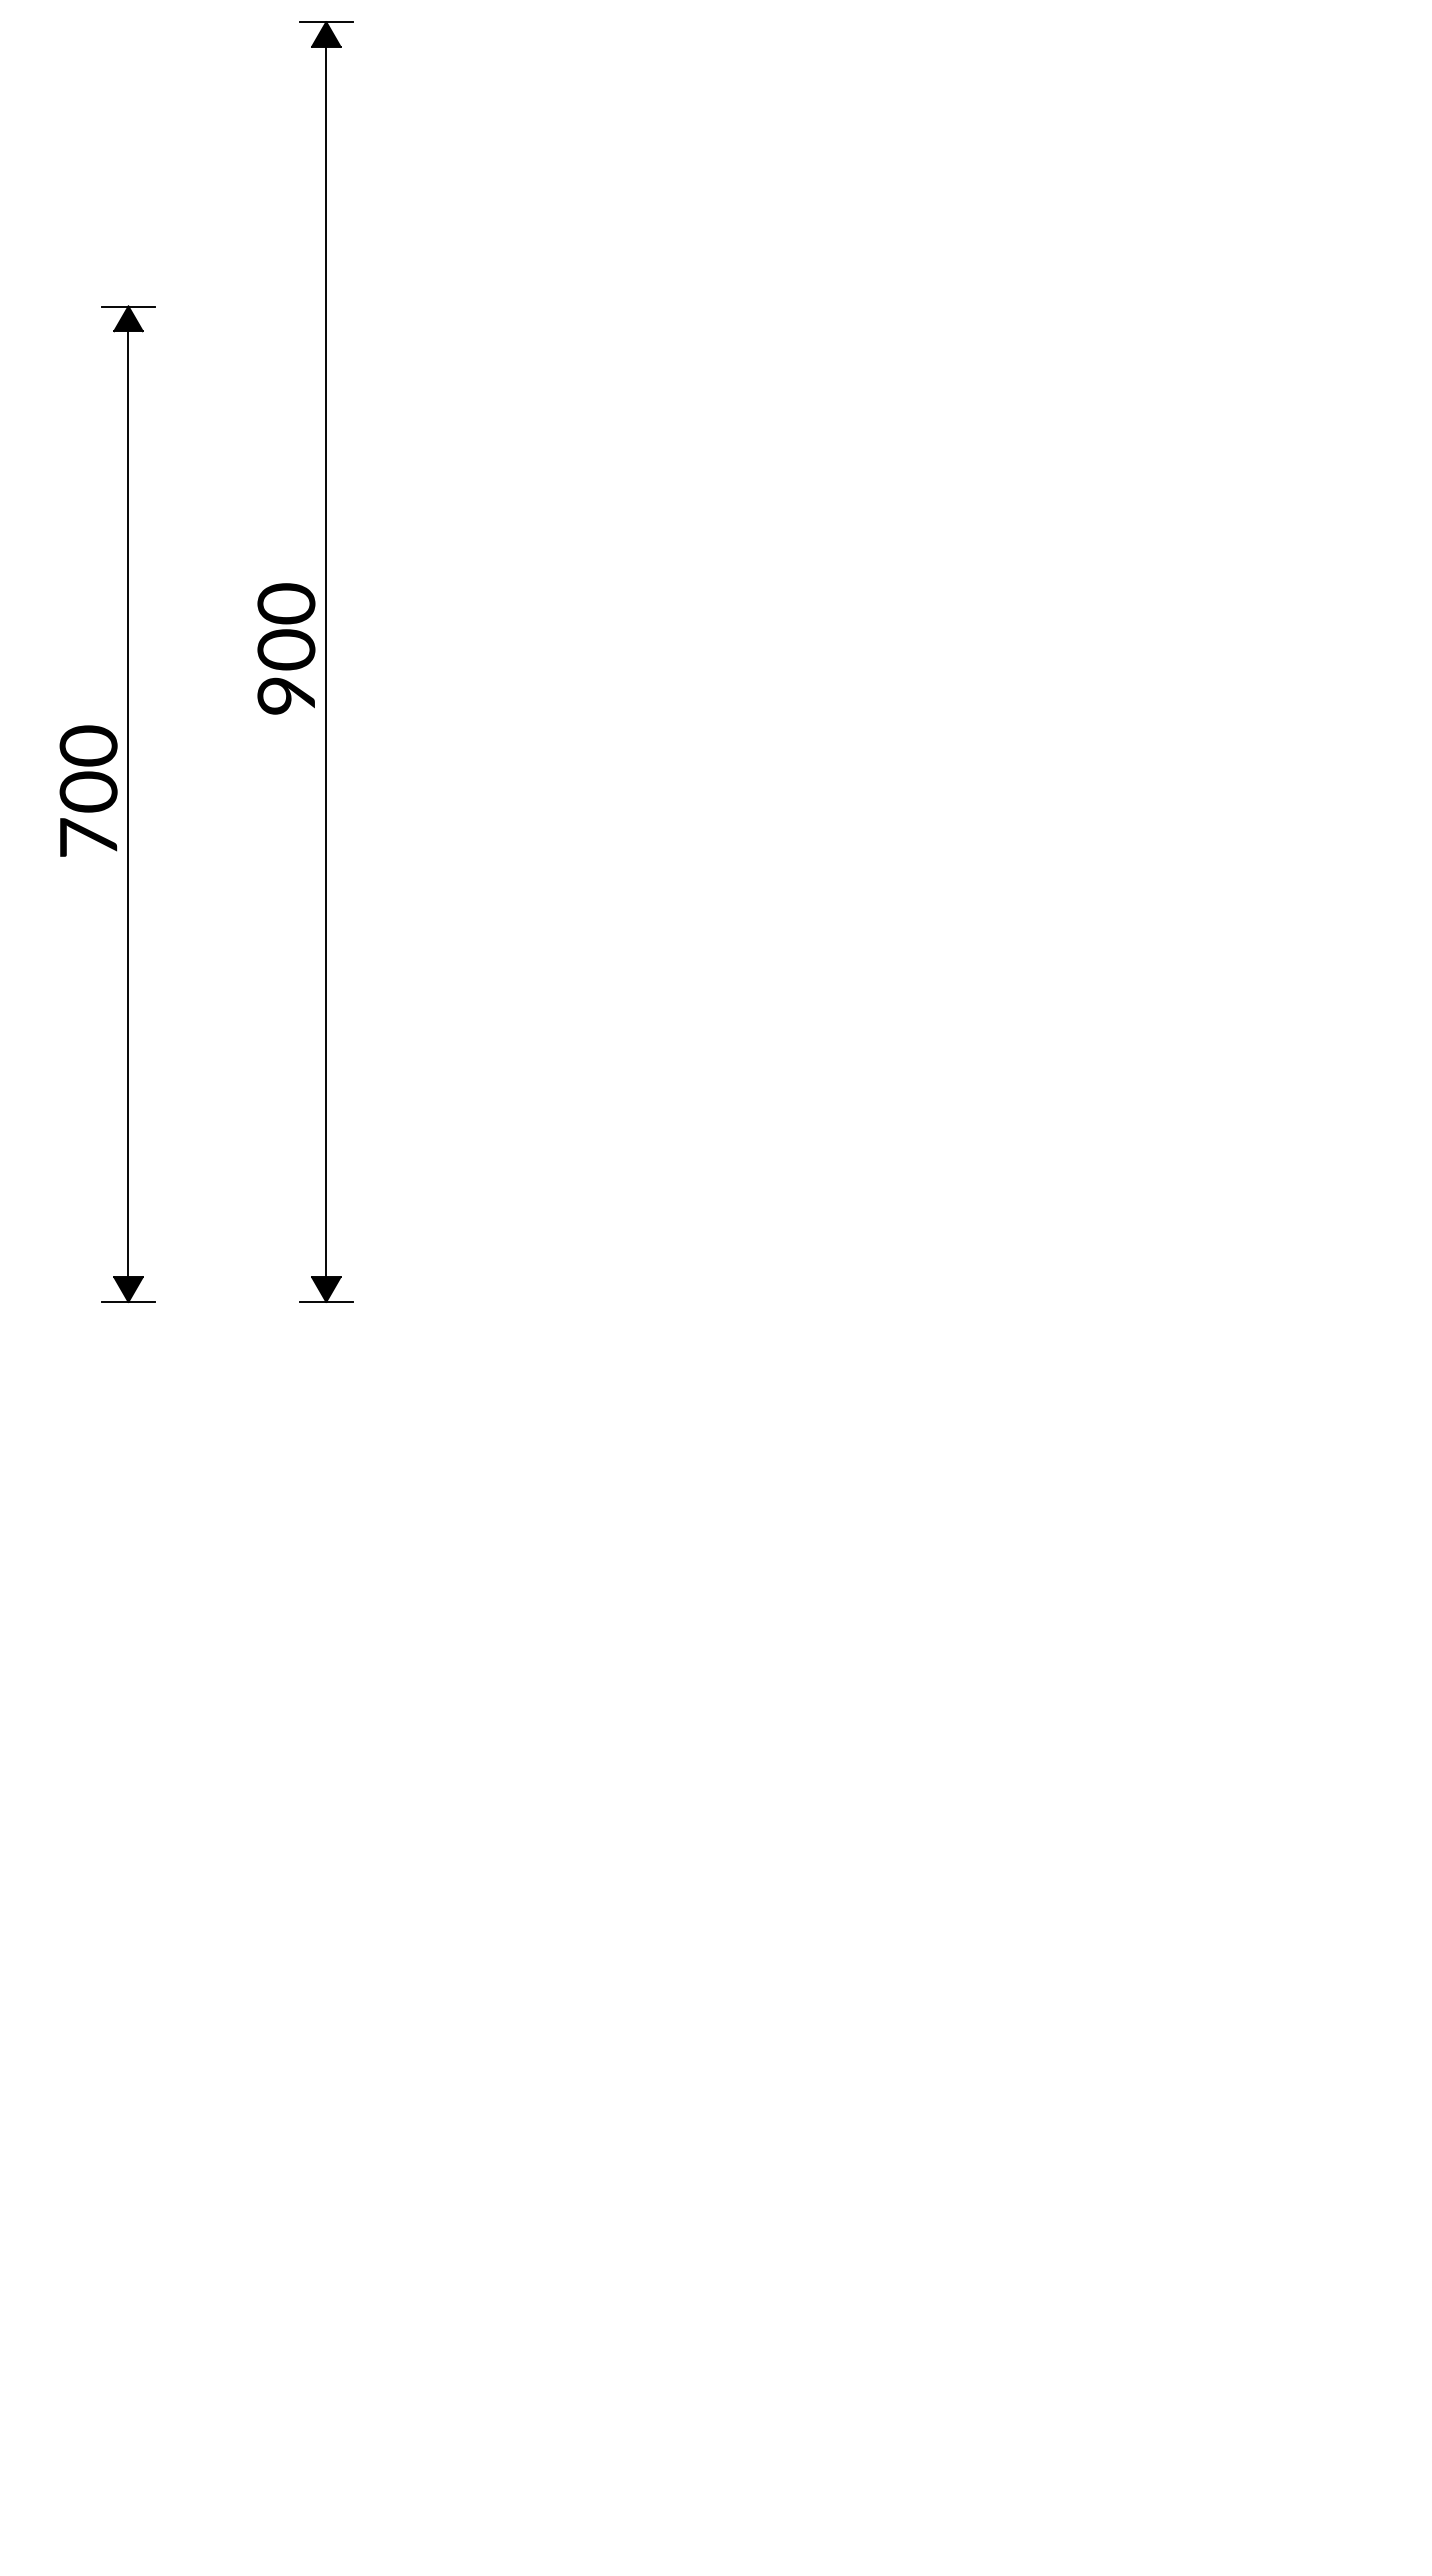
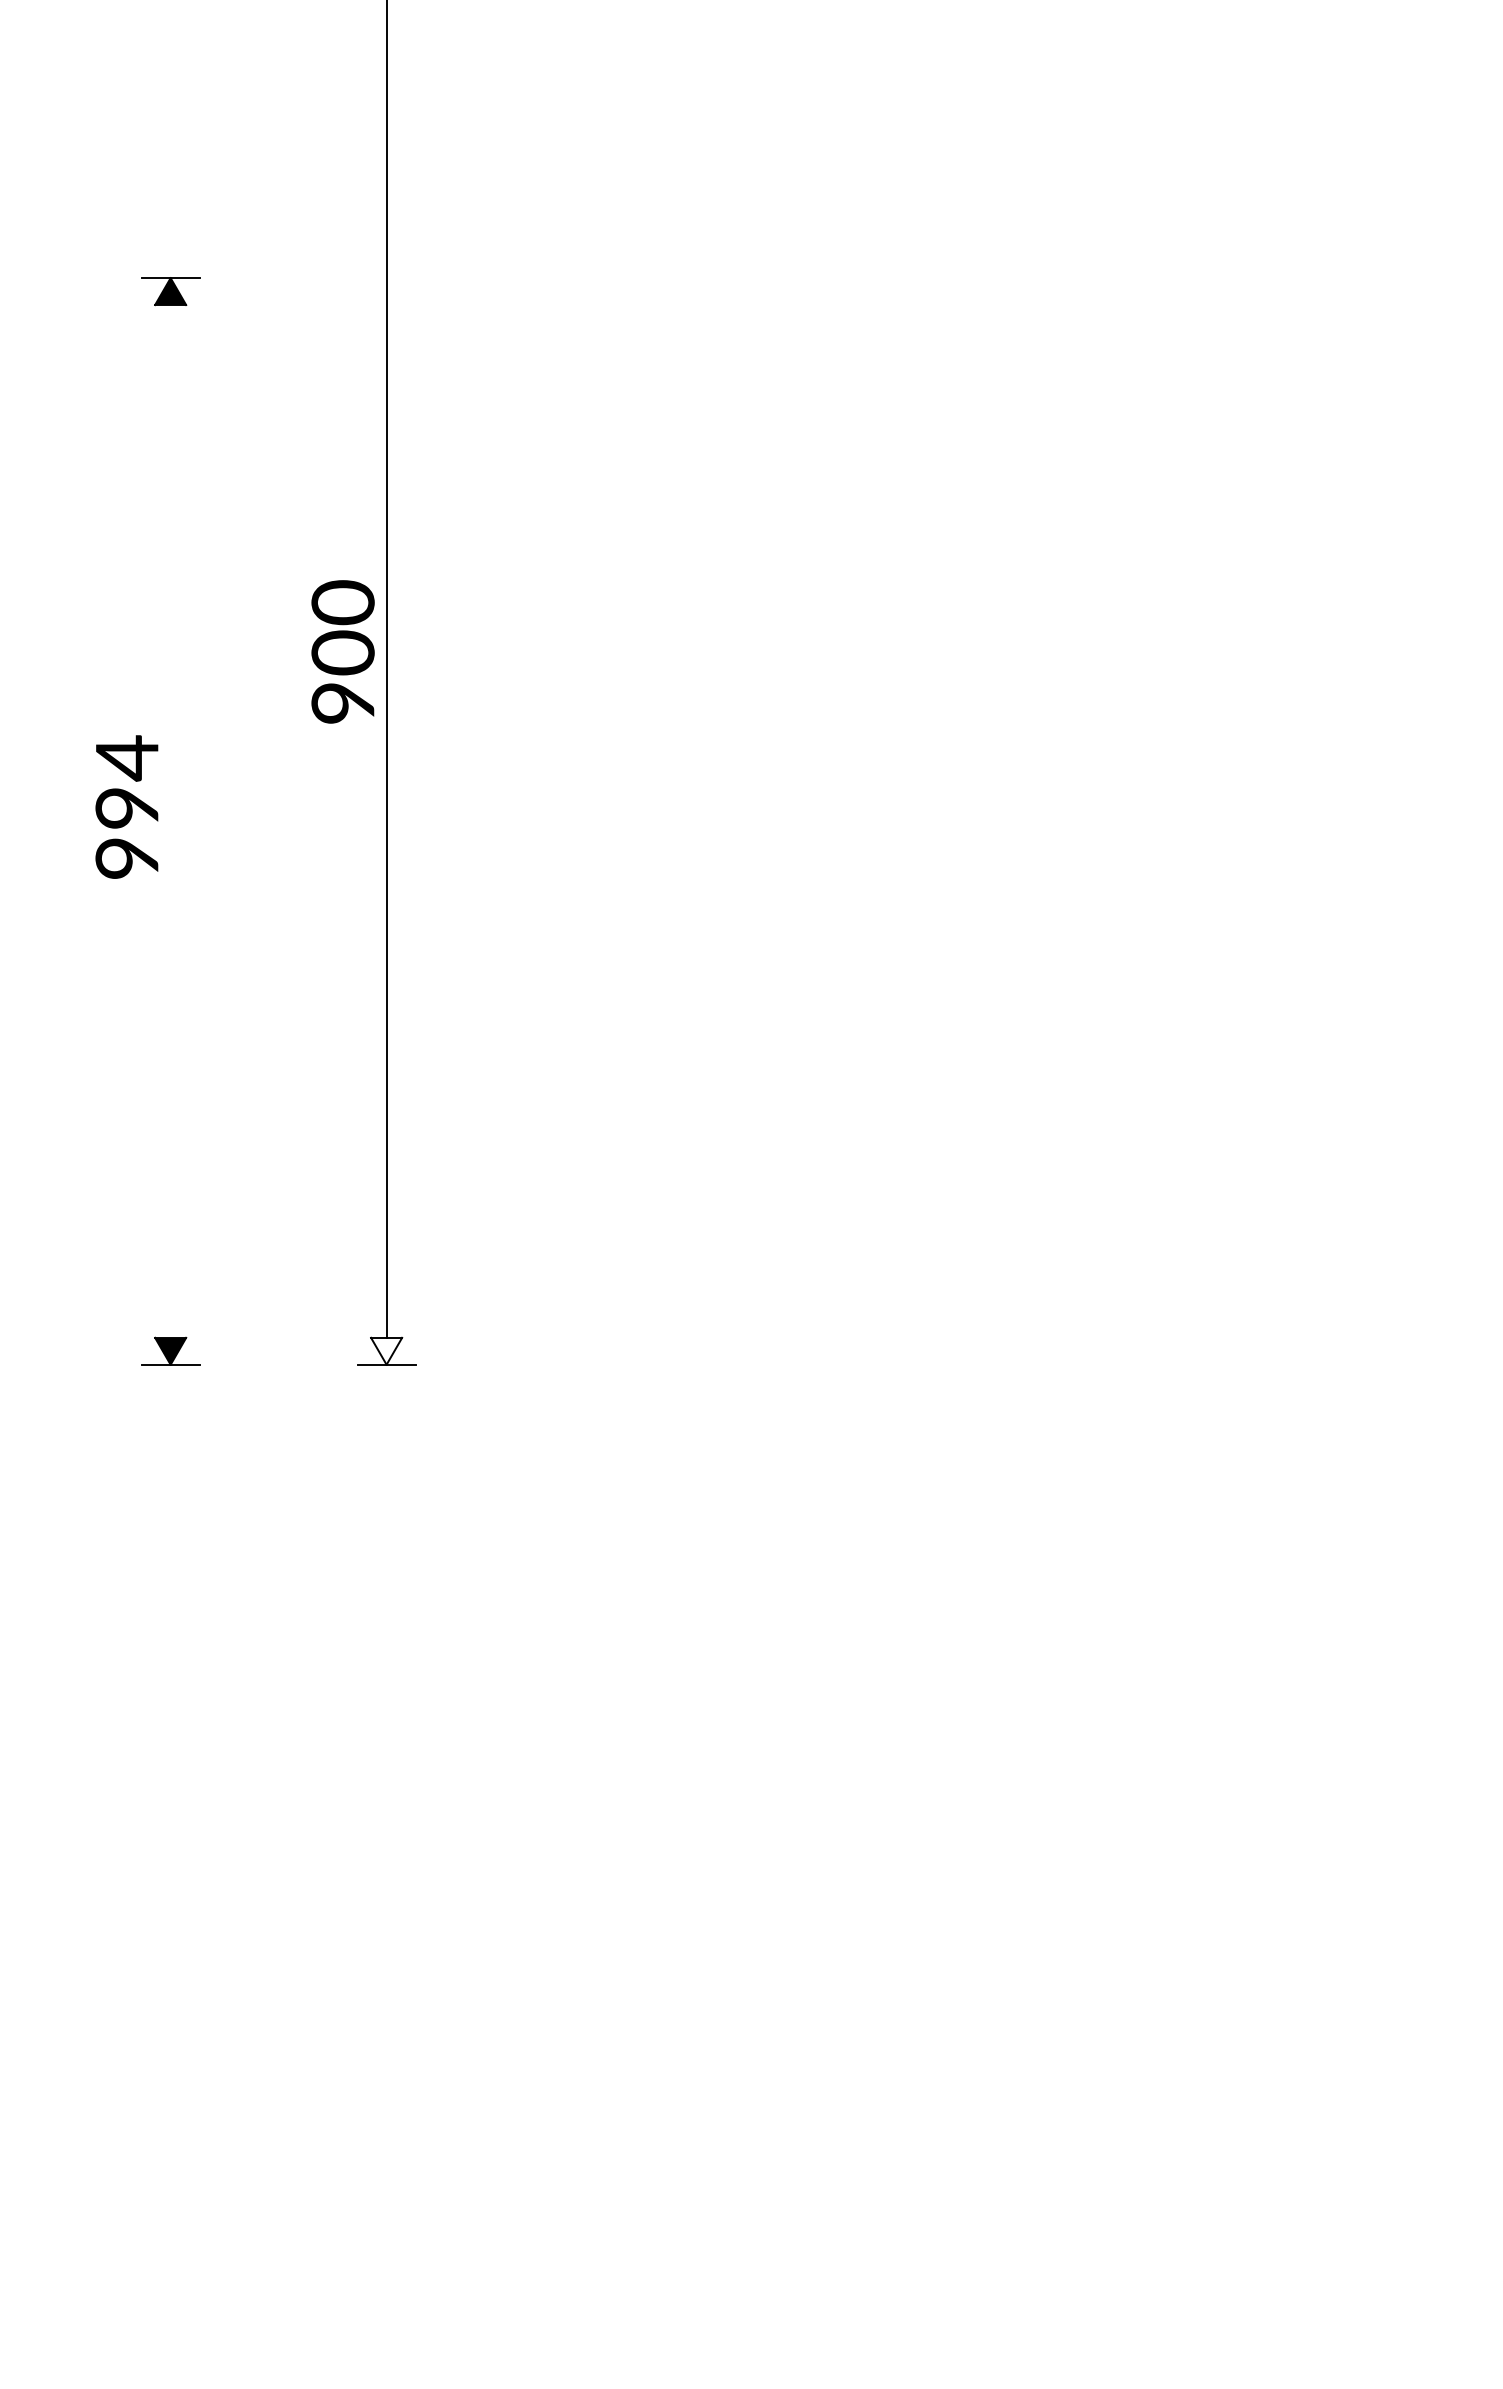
text: (88, 790) -> (127, 806), 700 -> 994
line: (128, 804) -> (170, 821), removed
fill: (326, 1289) -> (386, 1351), removed

